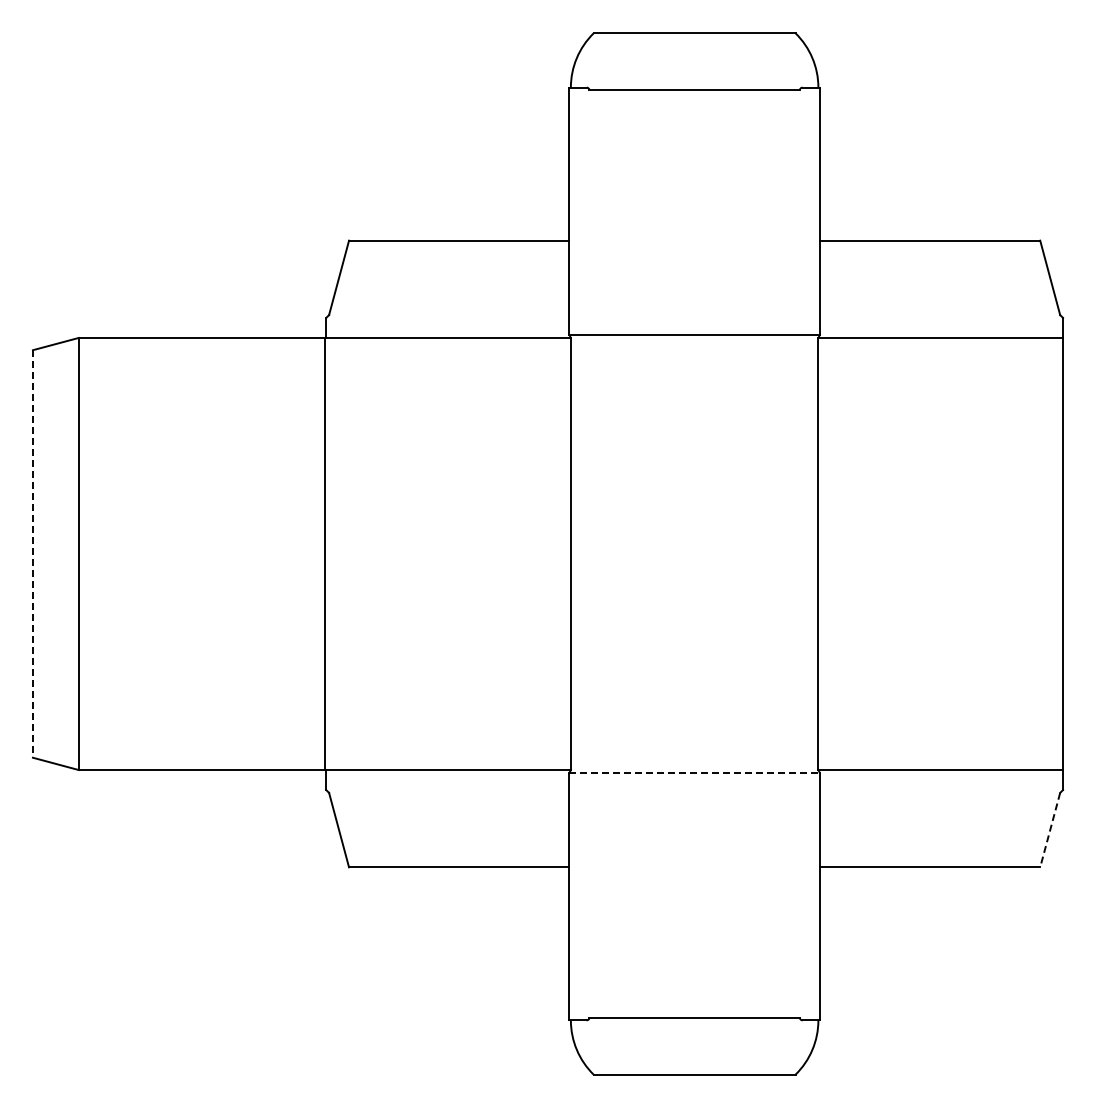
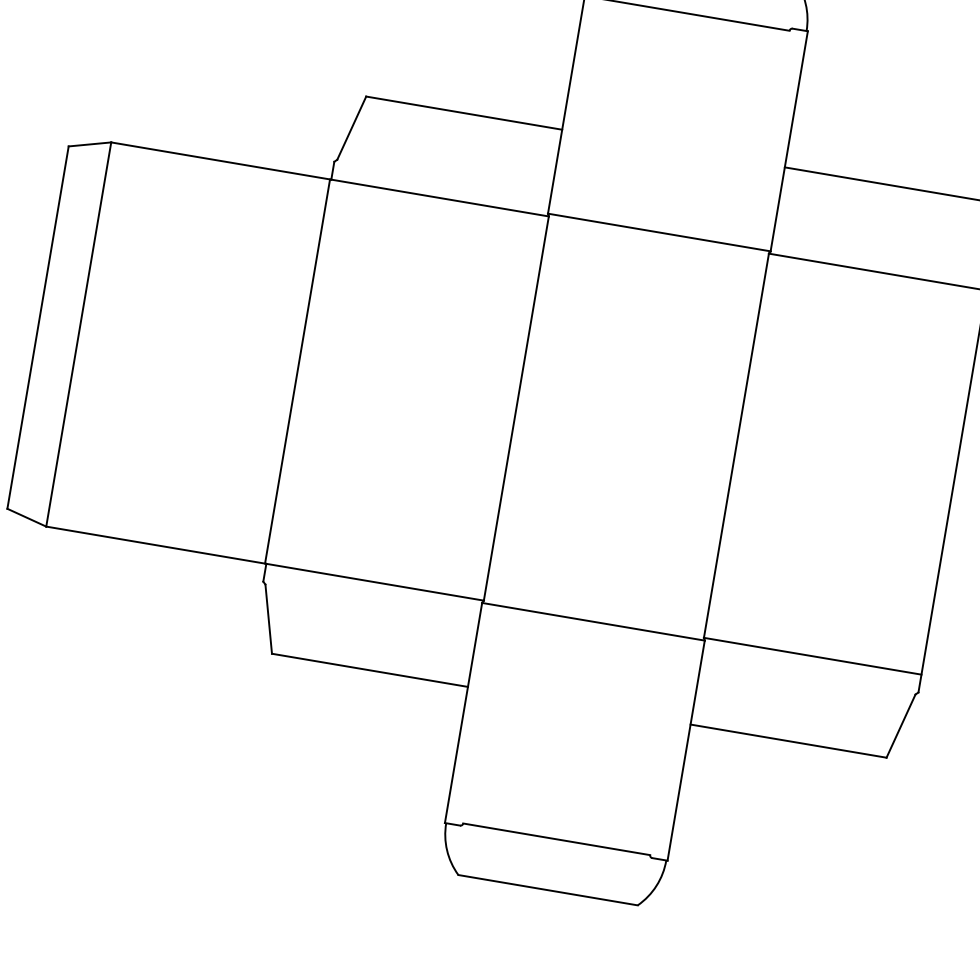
line: (32, 553) -> (37, 327), dashed -> solid
line: (695, 772) -> (594, 621), dashed -> solid
line: (1050, 830) -> (901, 726), dashed -> solid

